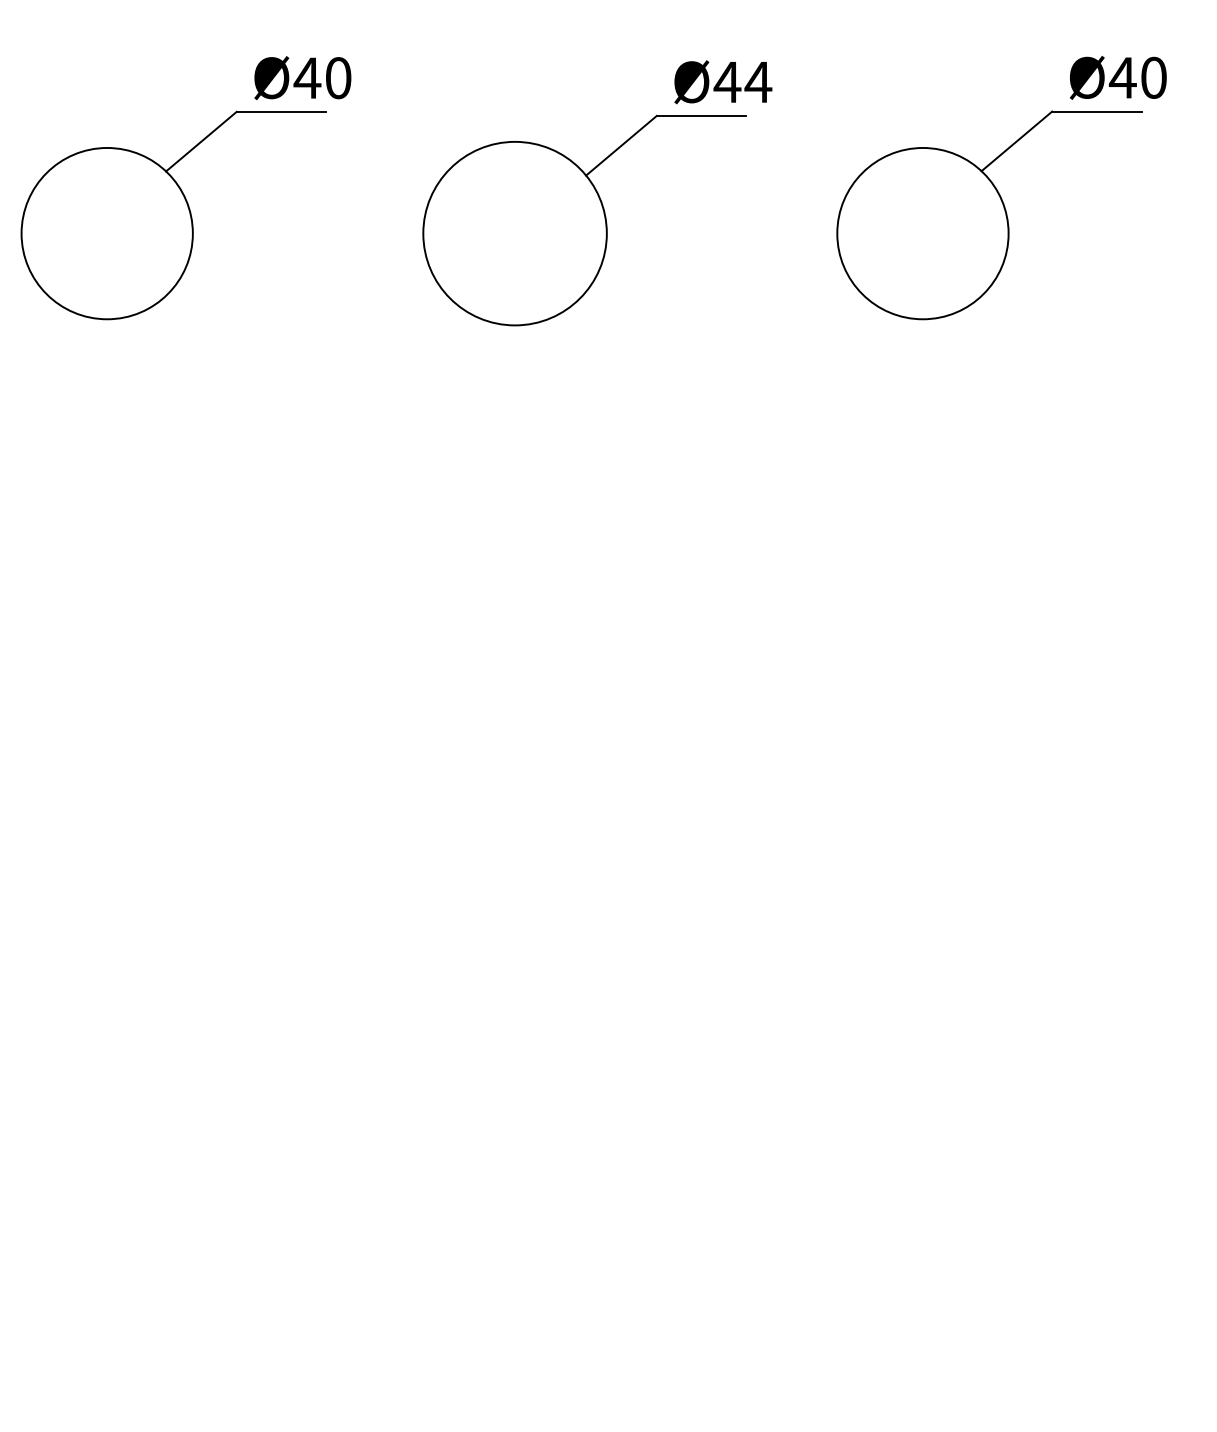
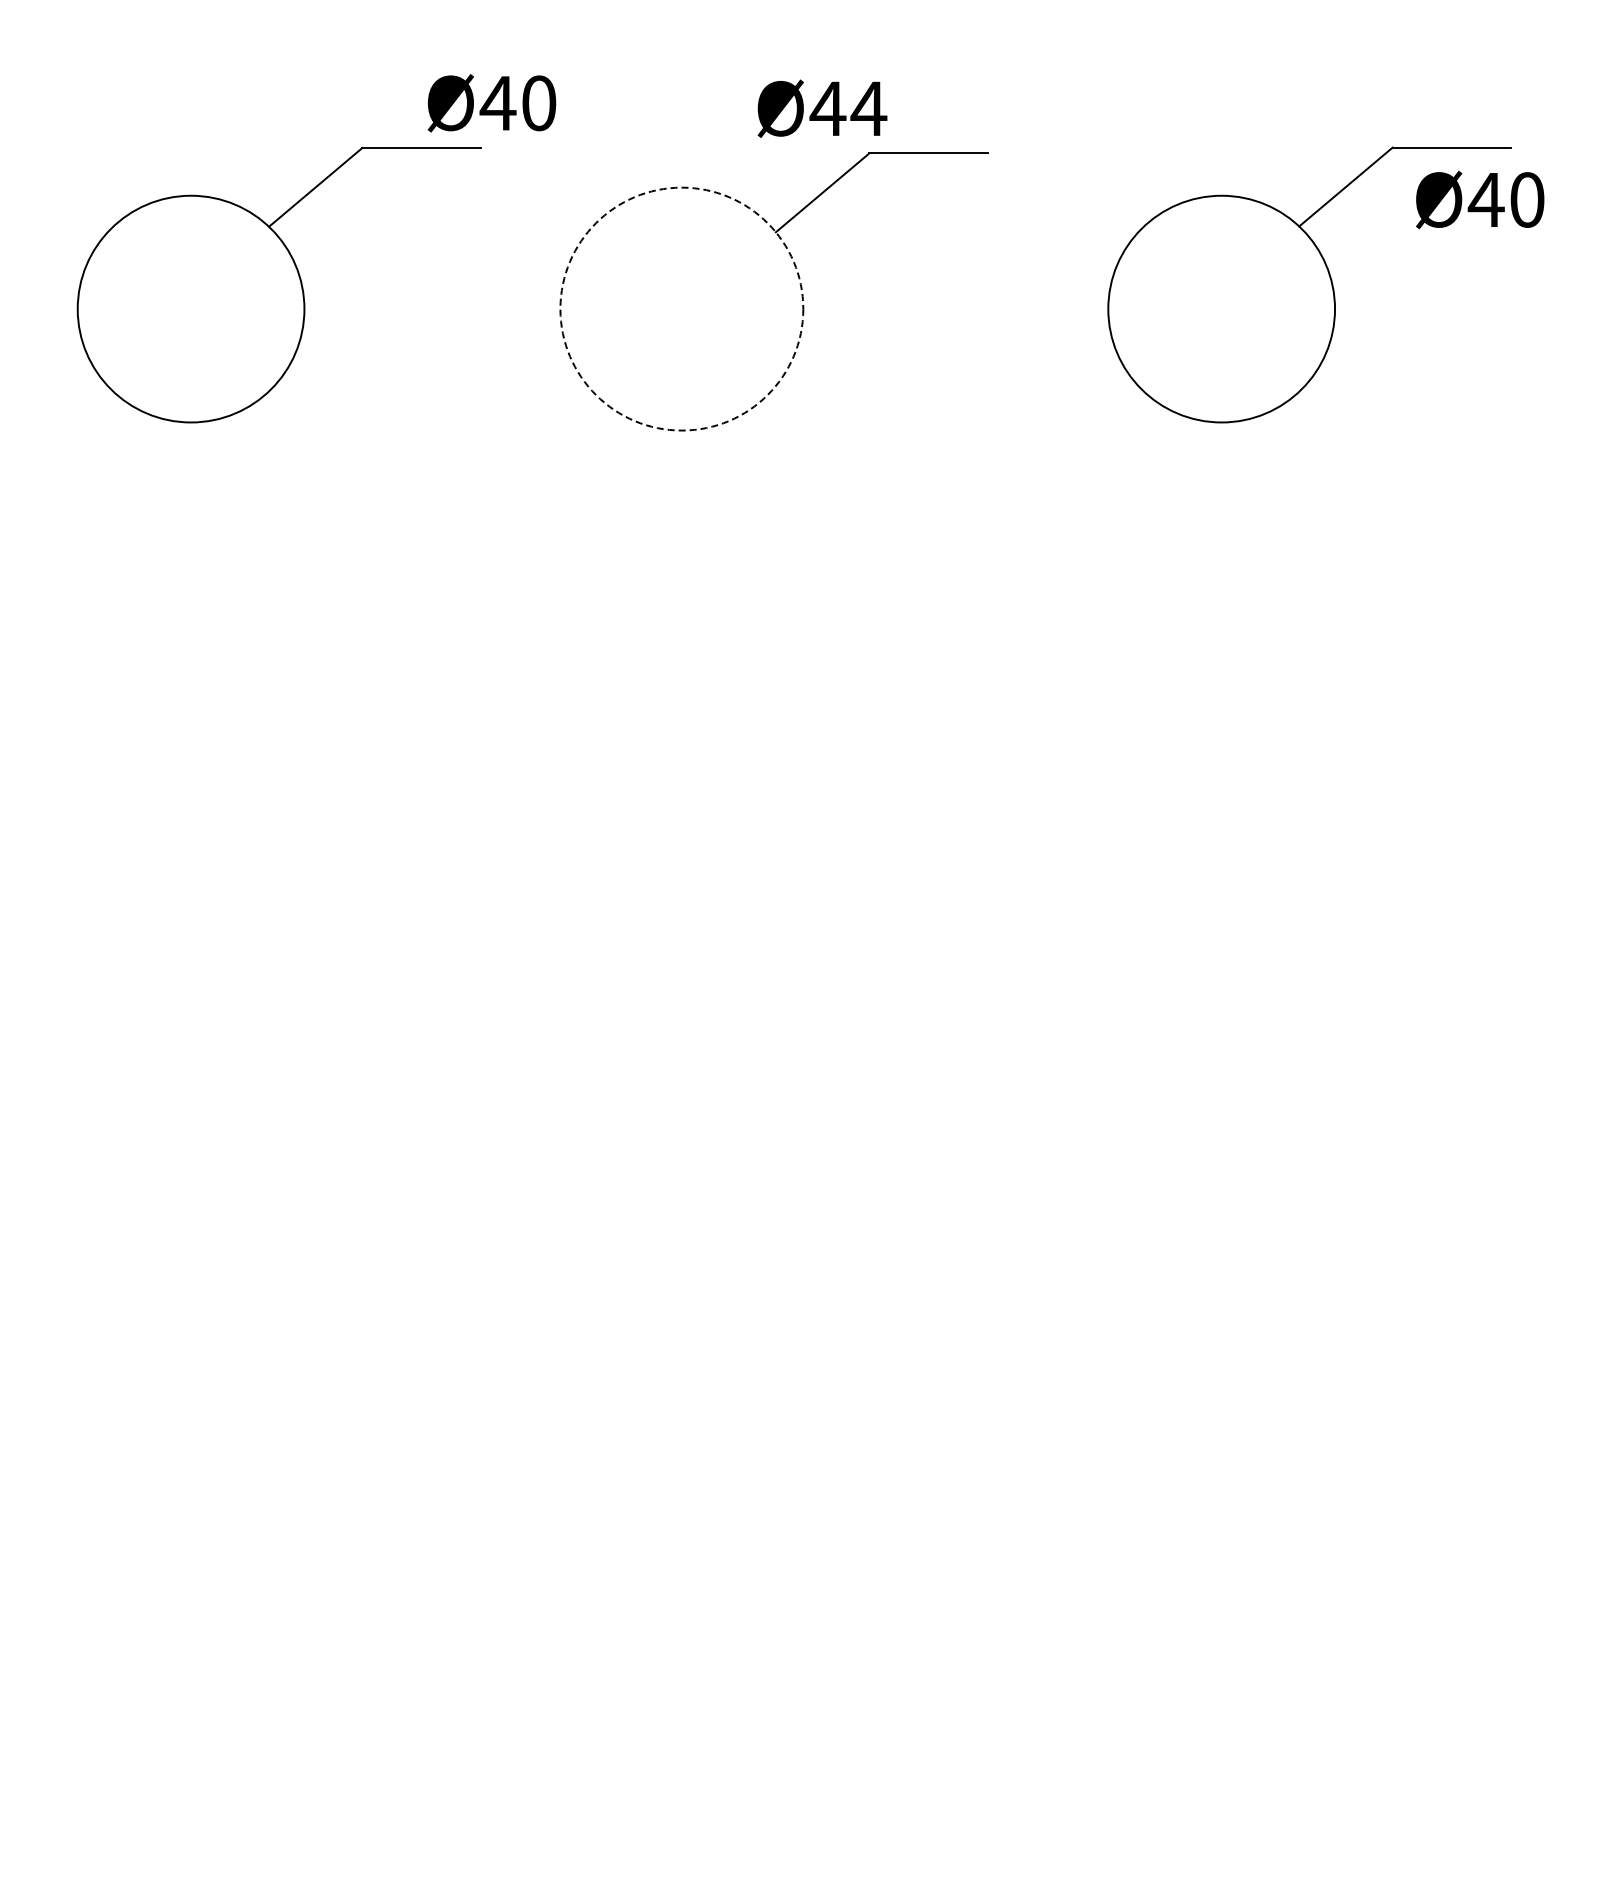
text: (1118, 77) -> (1480, 199), moved
text: (302, 78) -> (491, 103), moved
text: (723, 82) -> (822, 108), moved
part: (173, 215) -> (278, 284), moved
circle: (514, 233) -> (681, 308), solid -> dashed

